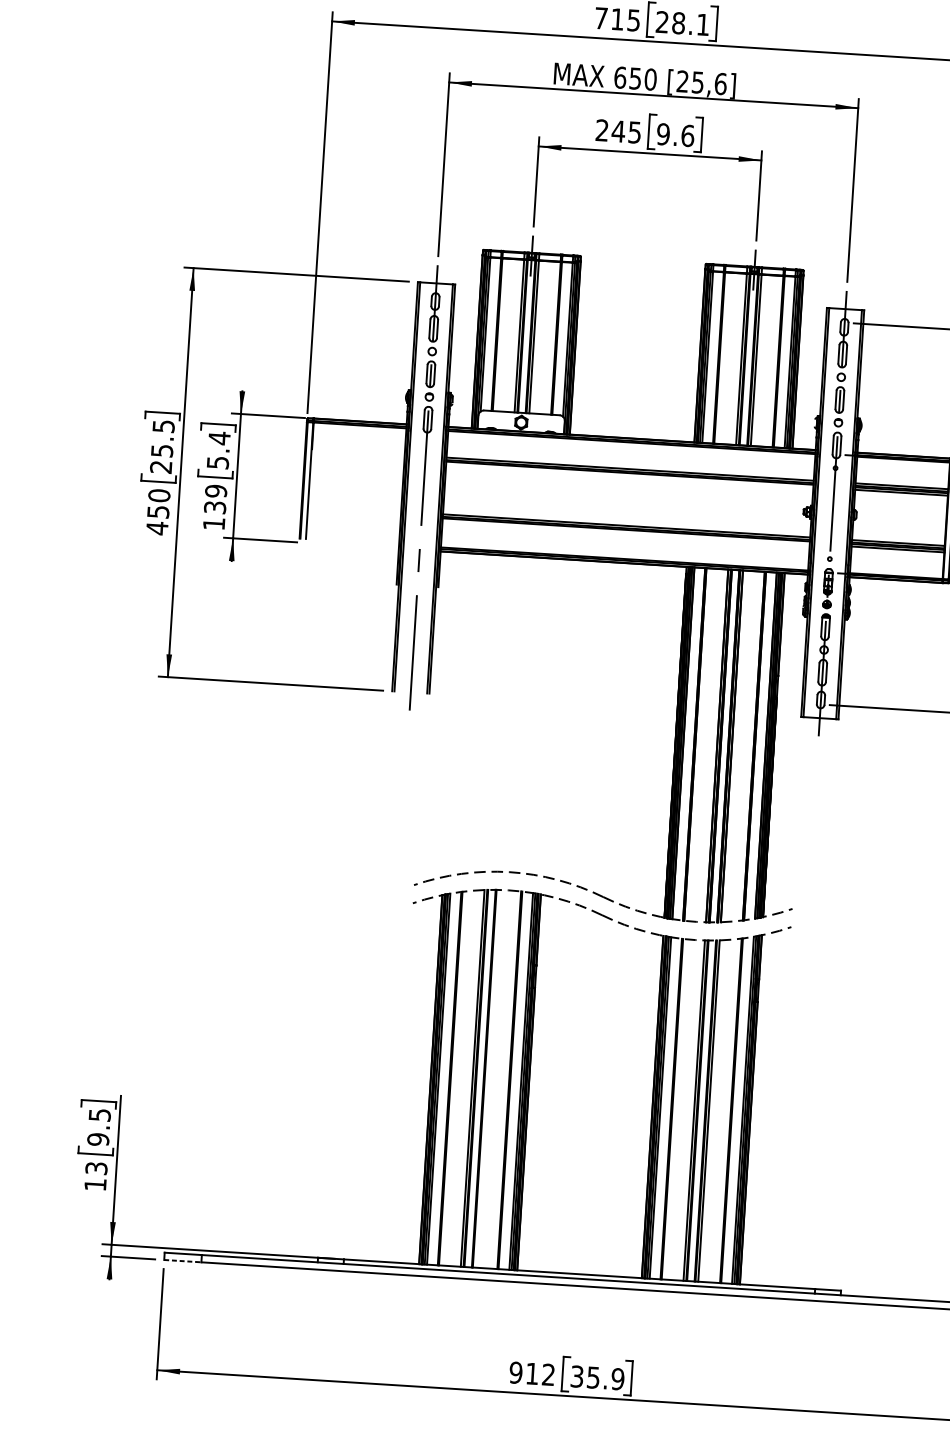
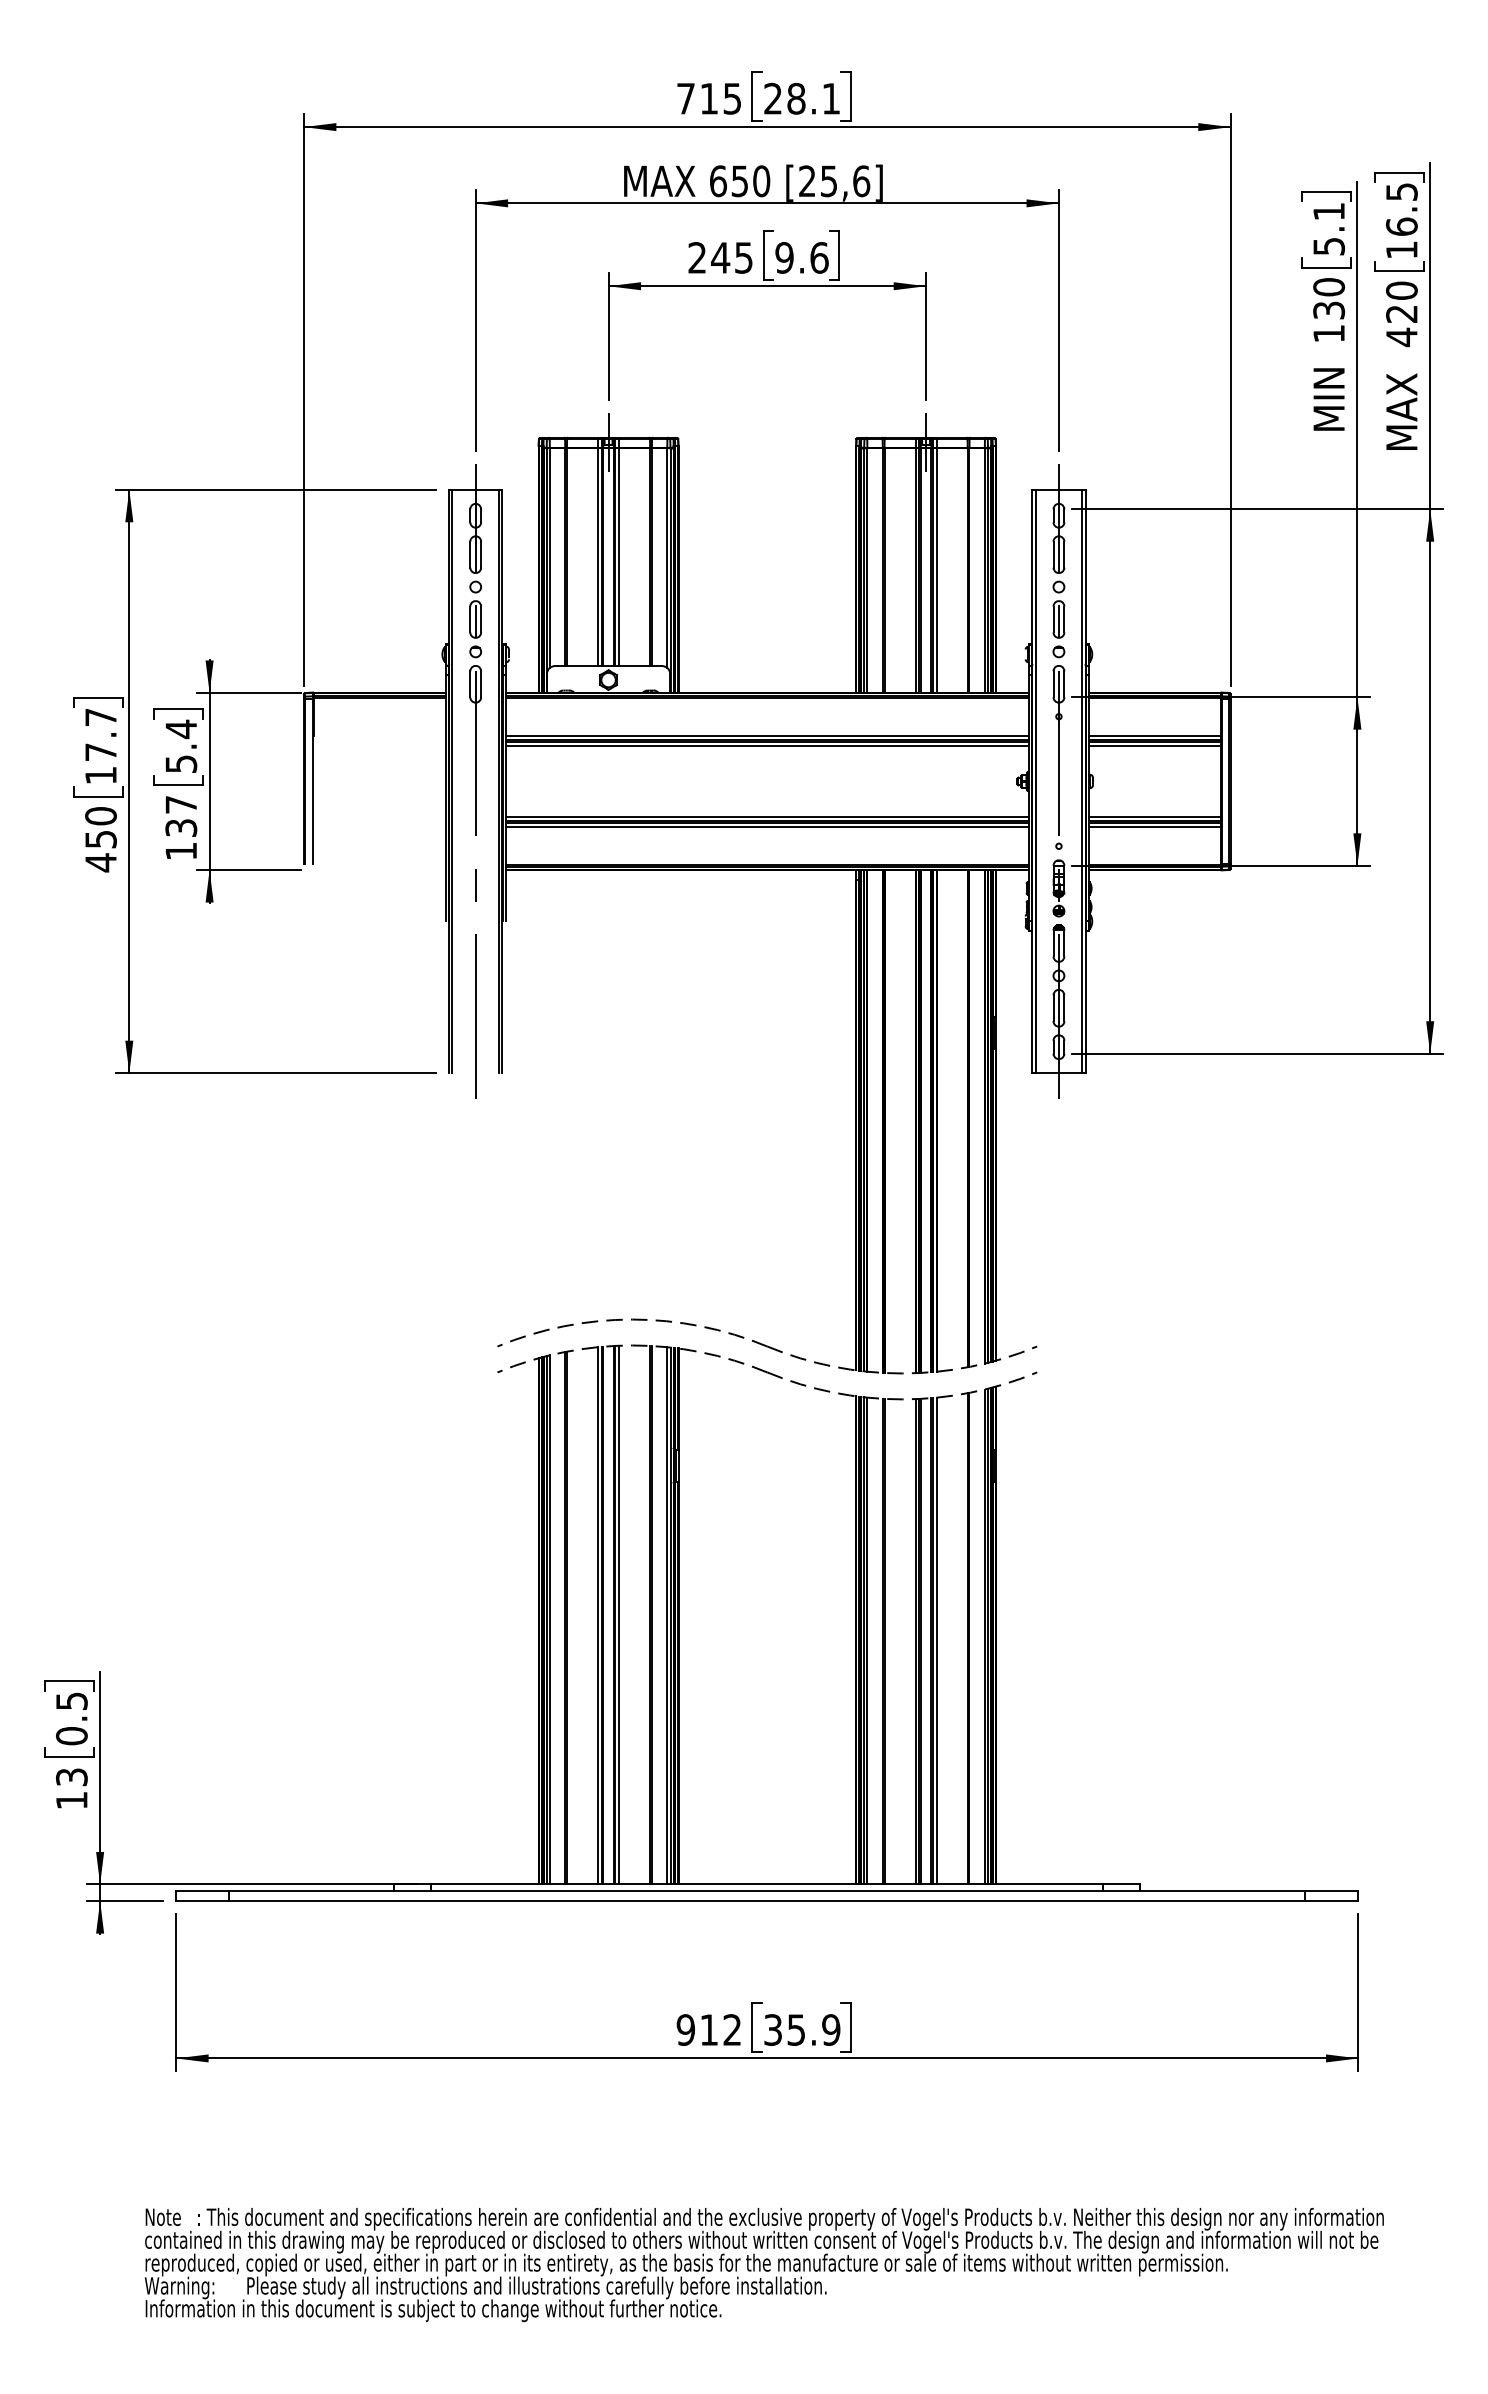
text: (162, 446) -> (100, 746), 25.5 -> 17.7
line: (629, 475) -> (767, 745), added
text: (216, 491) -> (181, 804), 139 -> 137
line: (626, 532) -> (767, 826), added
line: (487, 1078) -> (619, 1614), added
text: (98, 1139) -> (71, 1736), 9.5 -> 0.5
line: (182, 1261) -> (202, 1901), dashed -> solid

